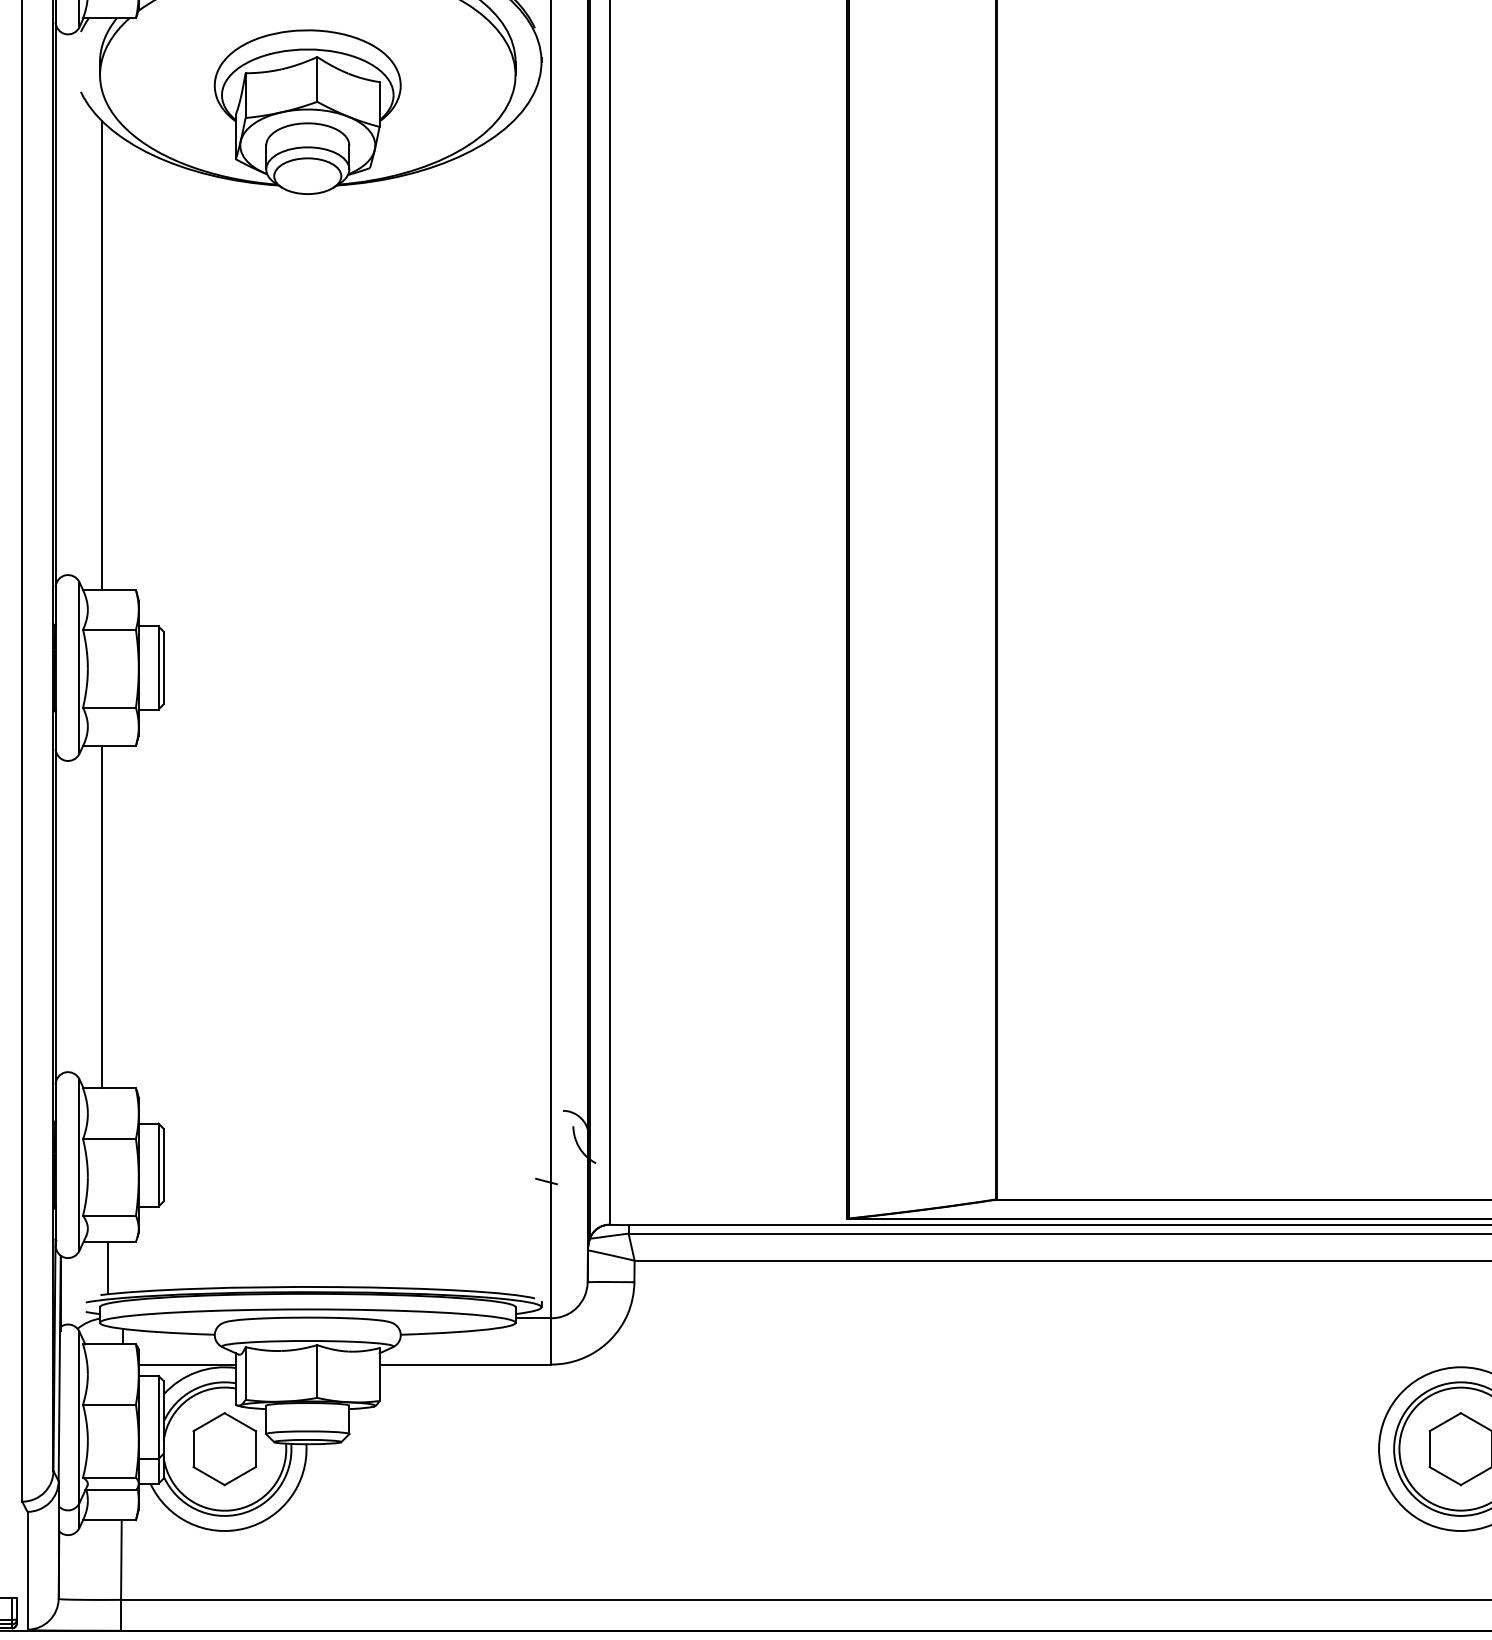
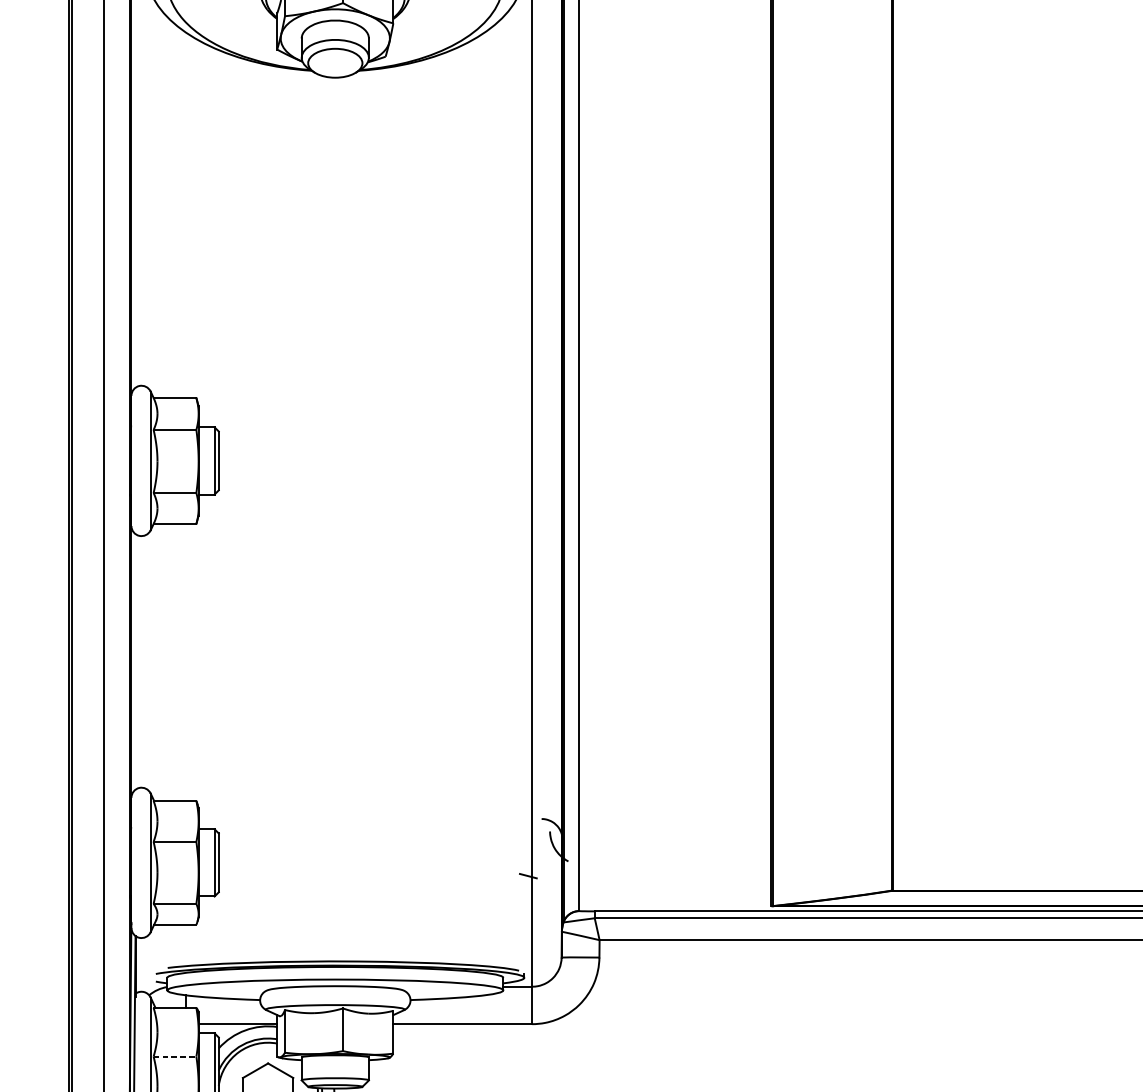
line: (102, 355) -> (169, 208), removed
line: (102, 917) -> (169, 662), removed
line: (107, 1267) -> (173, 945), removed
line: (110, 1404) -> (175, 1056), solid -> dashed

